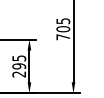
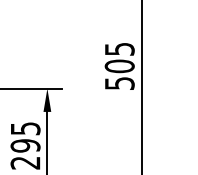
text: (63, 37) -> (120, 84), 705 -> 505

